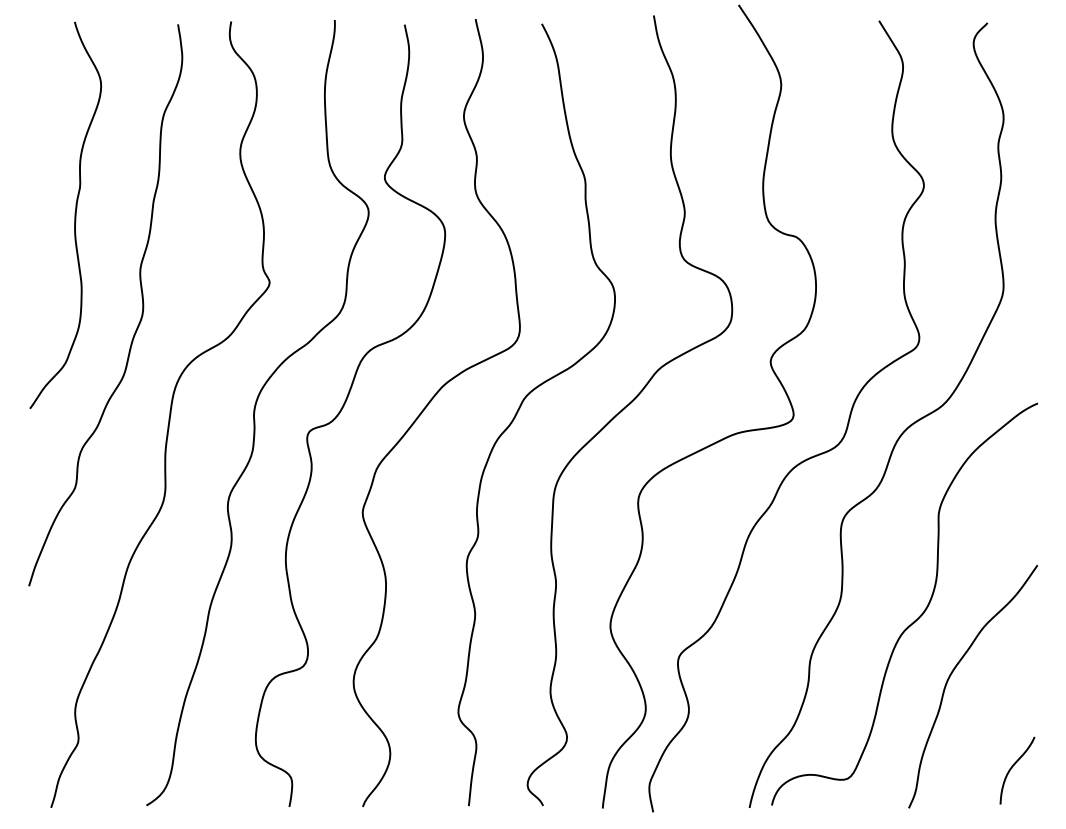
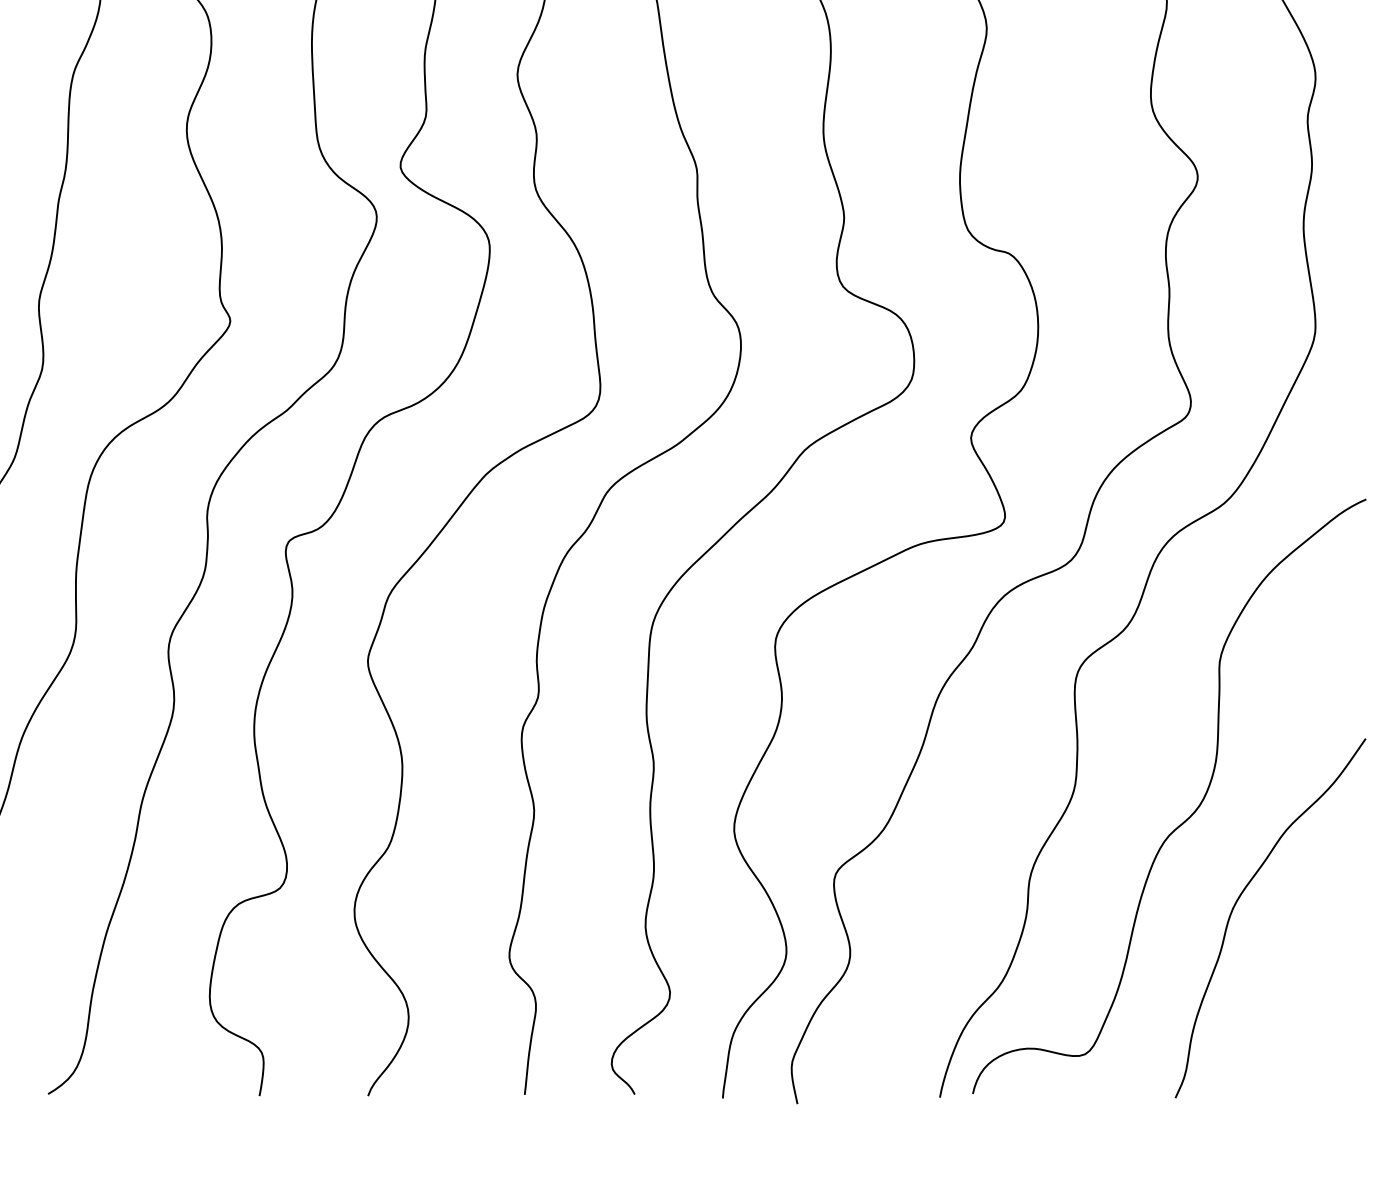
curve: (1012, 768) -> (1328, 1039), removed

